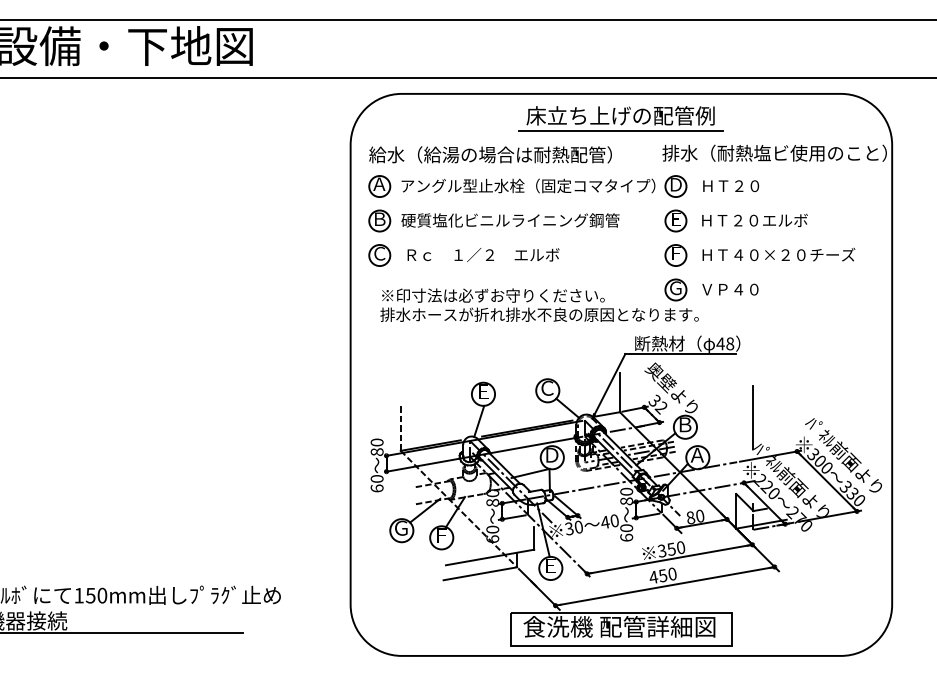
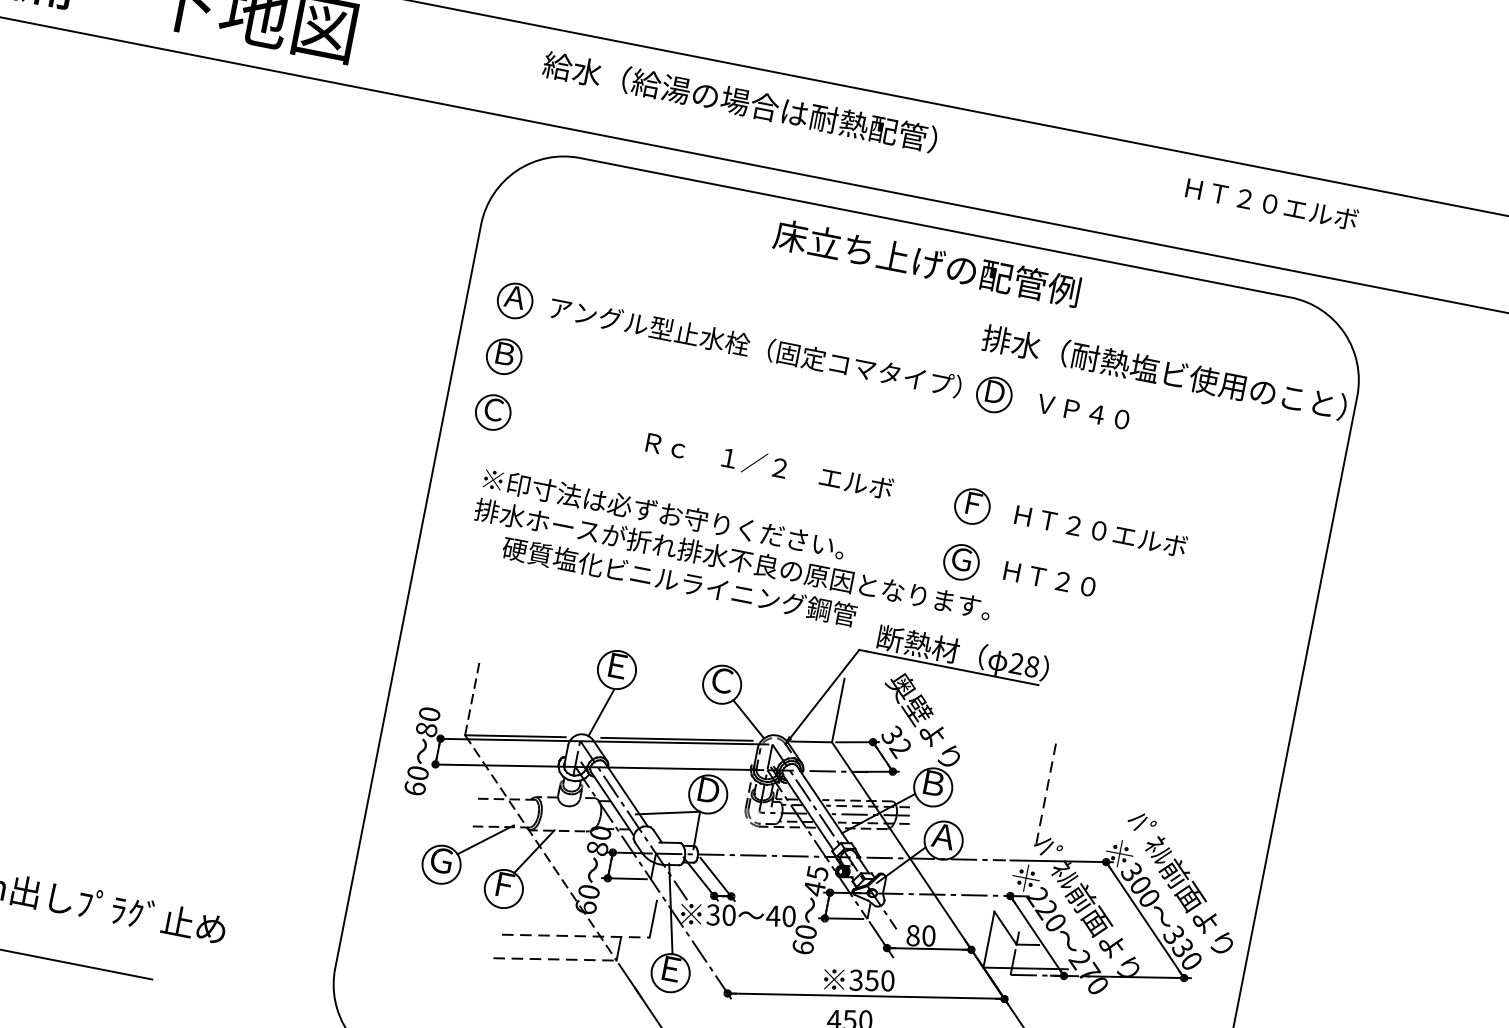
line: (620, 131) -> (922, 288), removed
text: (490, 154) -> (740, 101), moved
text: (723, 185) -> (1071, 408), ＨＴ２０ -> ＶＰ４０
text: (754, 219) -> (1271, 202), moved
text: (510, 220) -> (679, 581), moved
part: (675, 220) -> (982, 449), removed
text: (483, 254) -> (769, 465), moved
text: (794, 254) -> (1164, 542), ＨＴ４０×２０チーズ -> ＨＴ２０エルボ
text: (722, 289) -> (1036, 576), ＶＰ４０ -> ＨＴ２０
text: (720, 343) -> (1016, 663), 48 -> 28
line: (753, 416) -> (1046, 791), solid -> dashed
text: (626, 496) -> (815, 880), 80 -> 45
line: (490, 557) -> (576, 936), solid -> dashed
line: (480, 573) -> (555, 958), solid -> dashed

